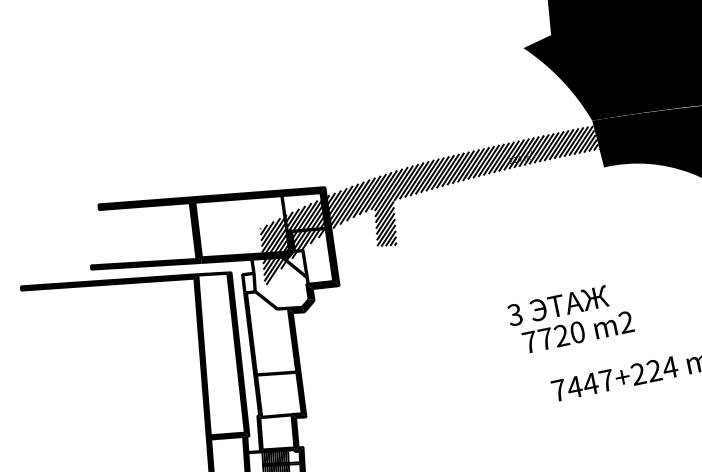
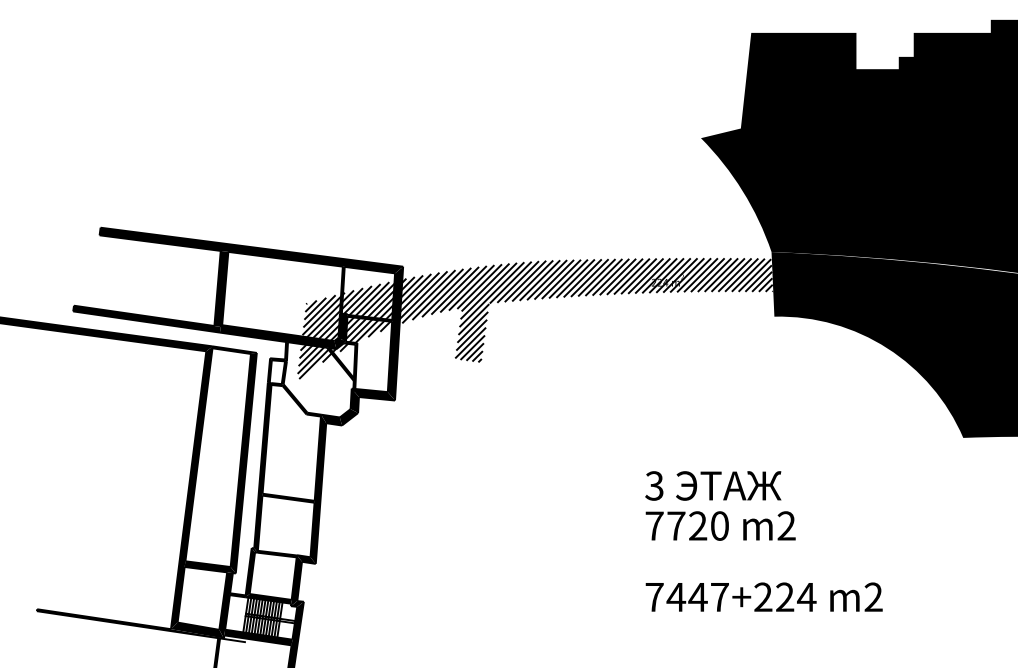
text: (558, 305) -> (713, 485), moved
text: (578, 331) -> (720, 525), moved

